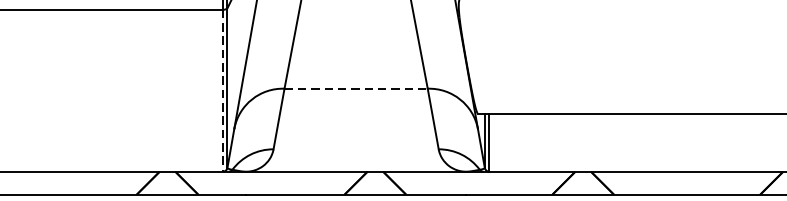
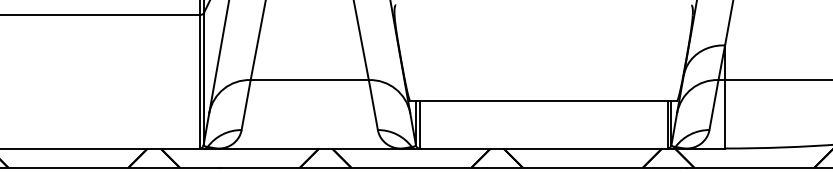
line: (357, 89) -> (310, 80), dashed -> solid
line: (222, 90) -> (199, 81), dashed -> solid

